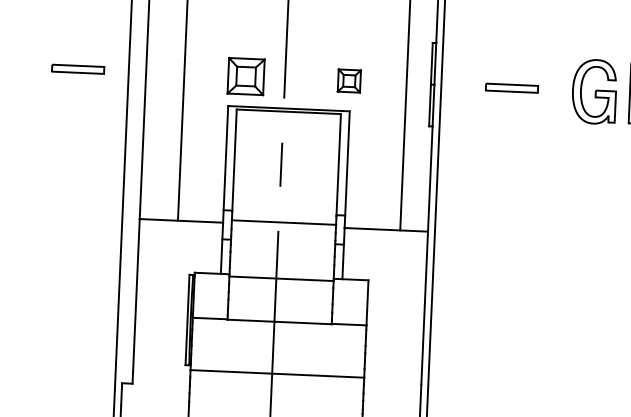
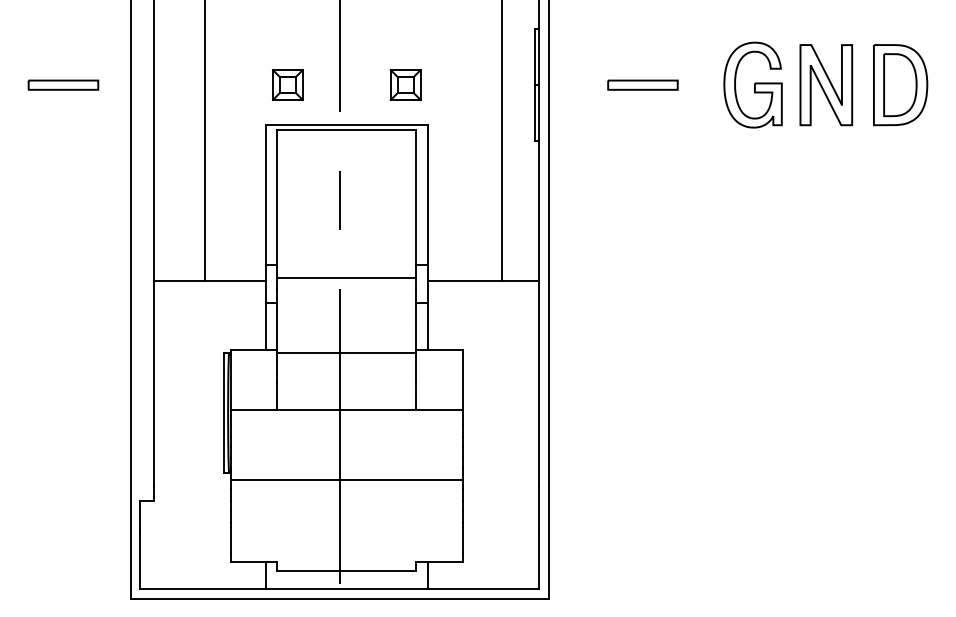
part: (245, 76) -> (287, 84), size x0.62
part: (349, 80) -> (405, 84), moved

